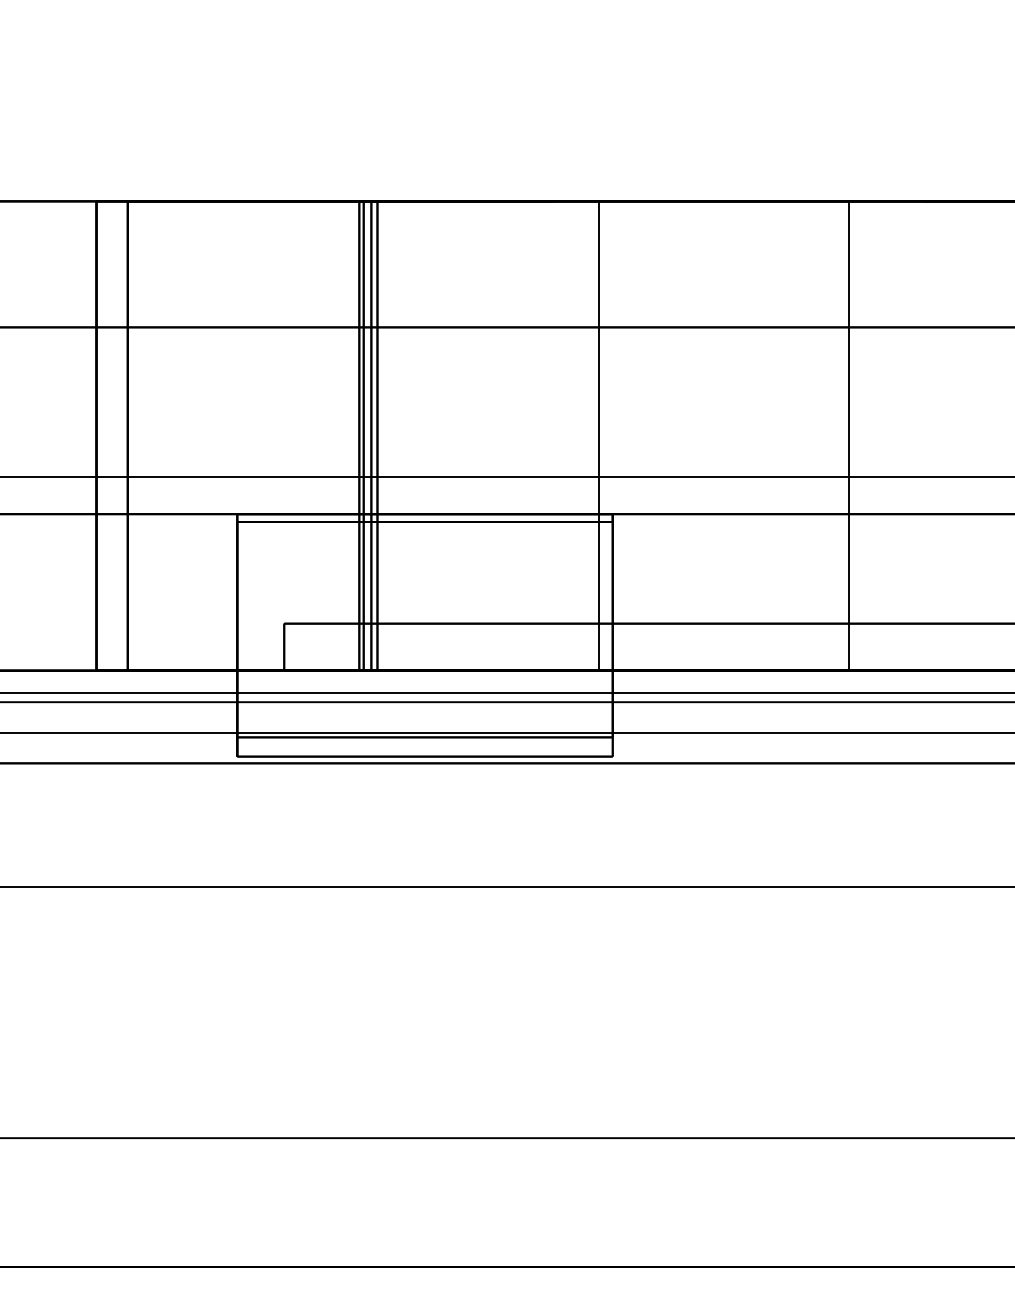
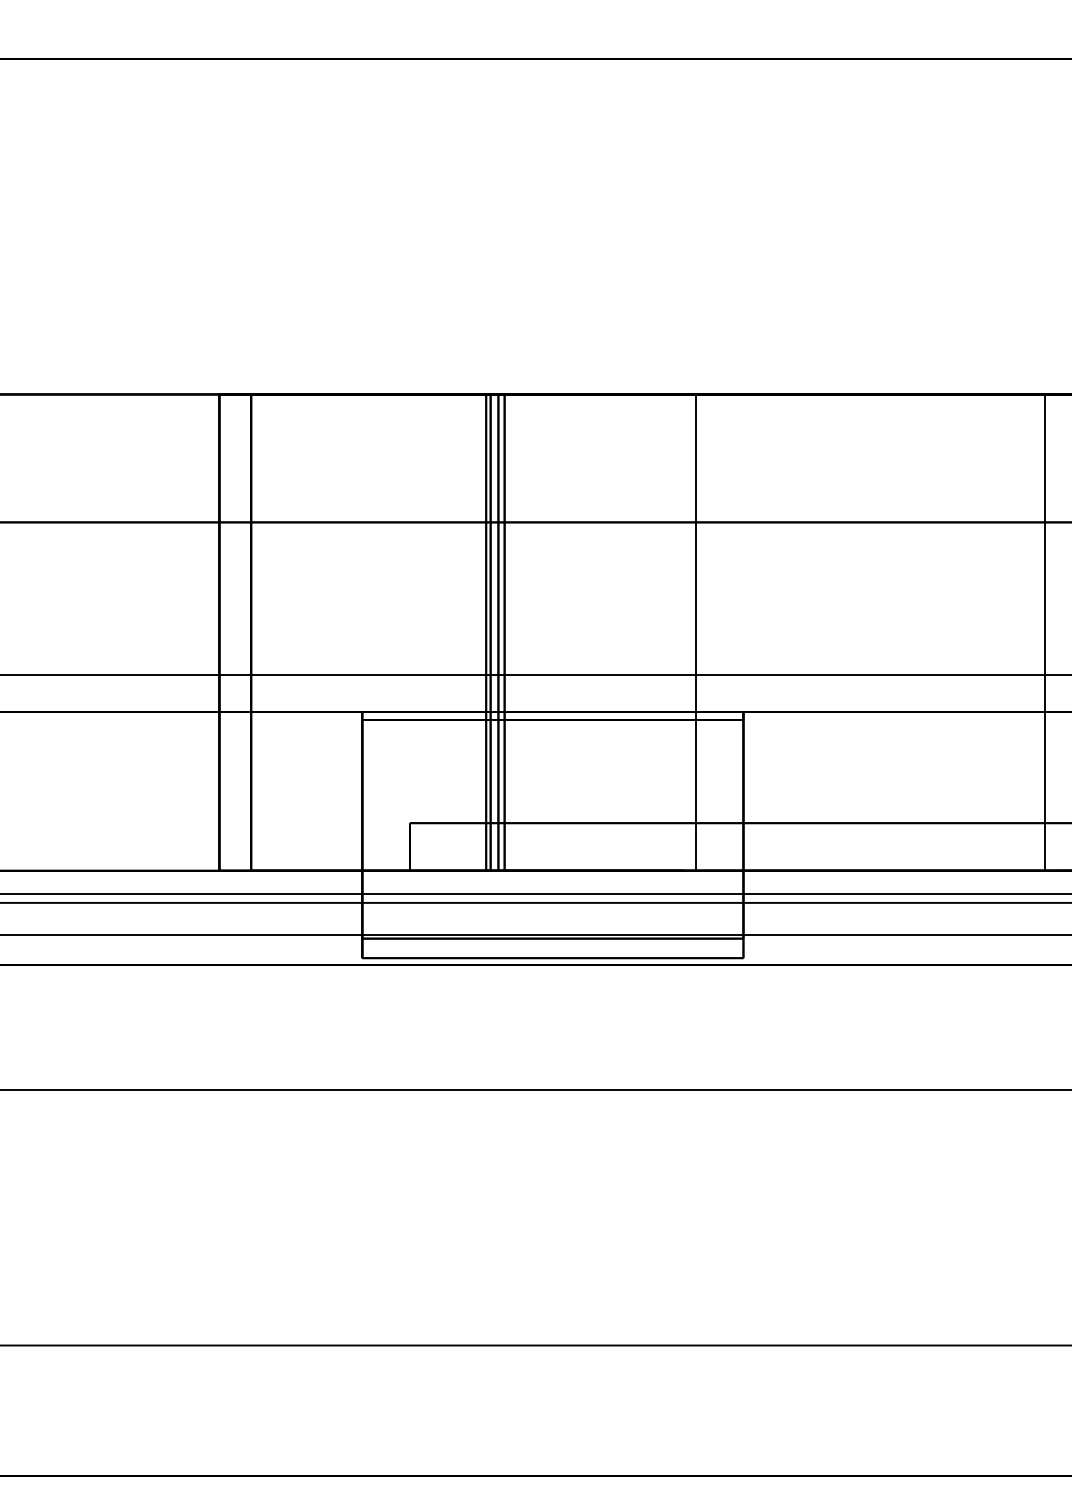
line: (598, 435) -> (695, 632), moved
line: (849, 435) -> (1045, 632), moved

